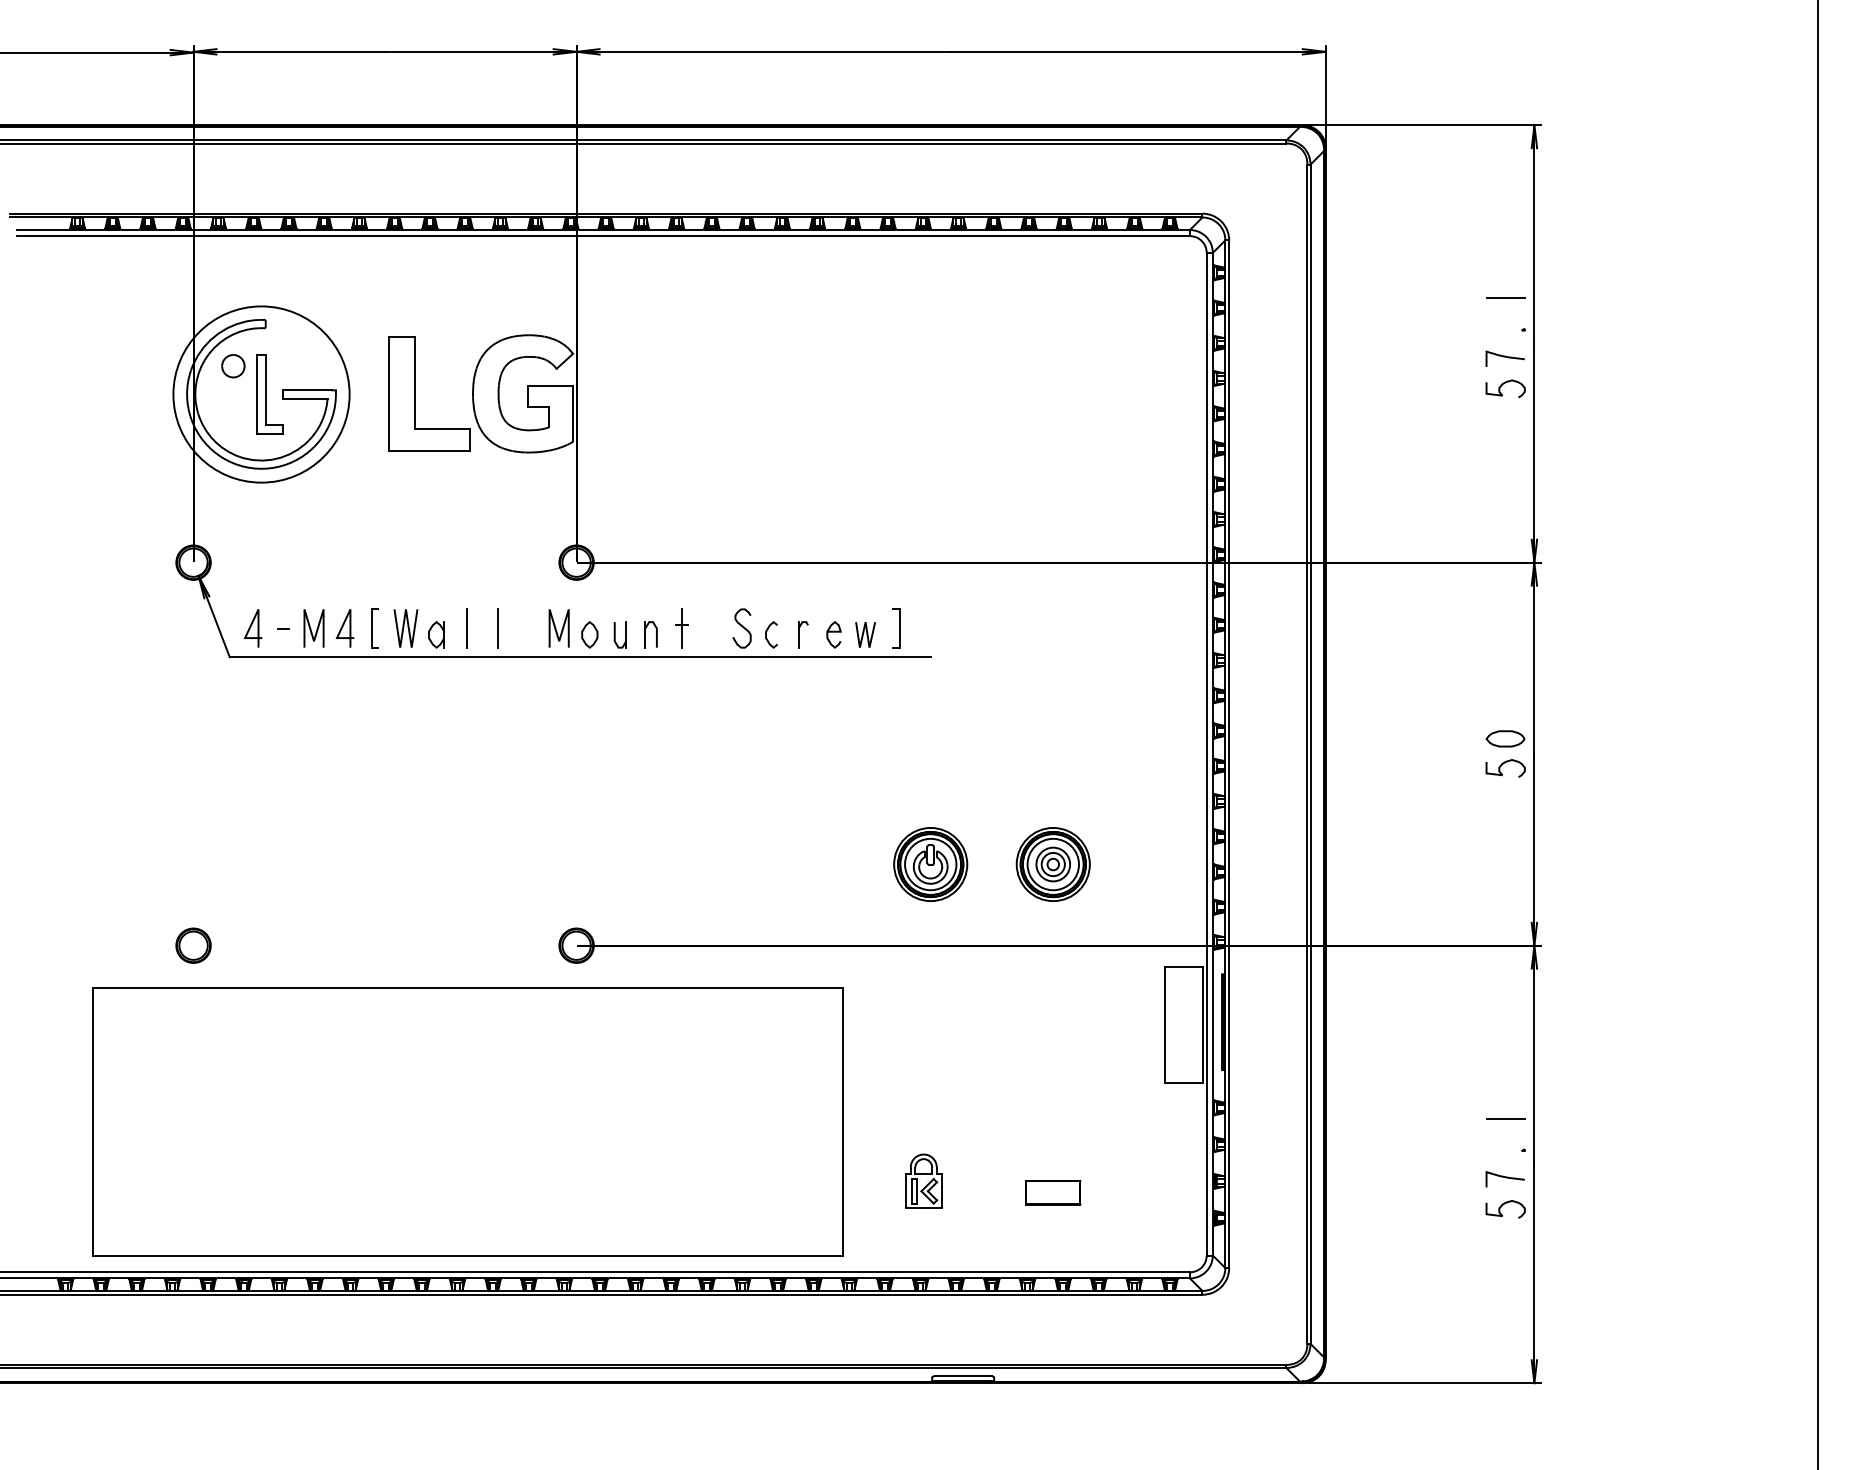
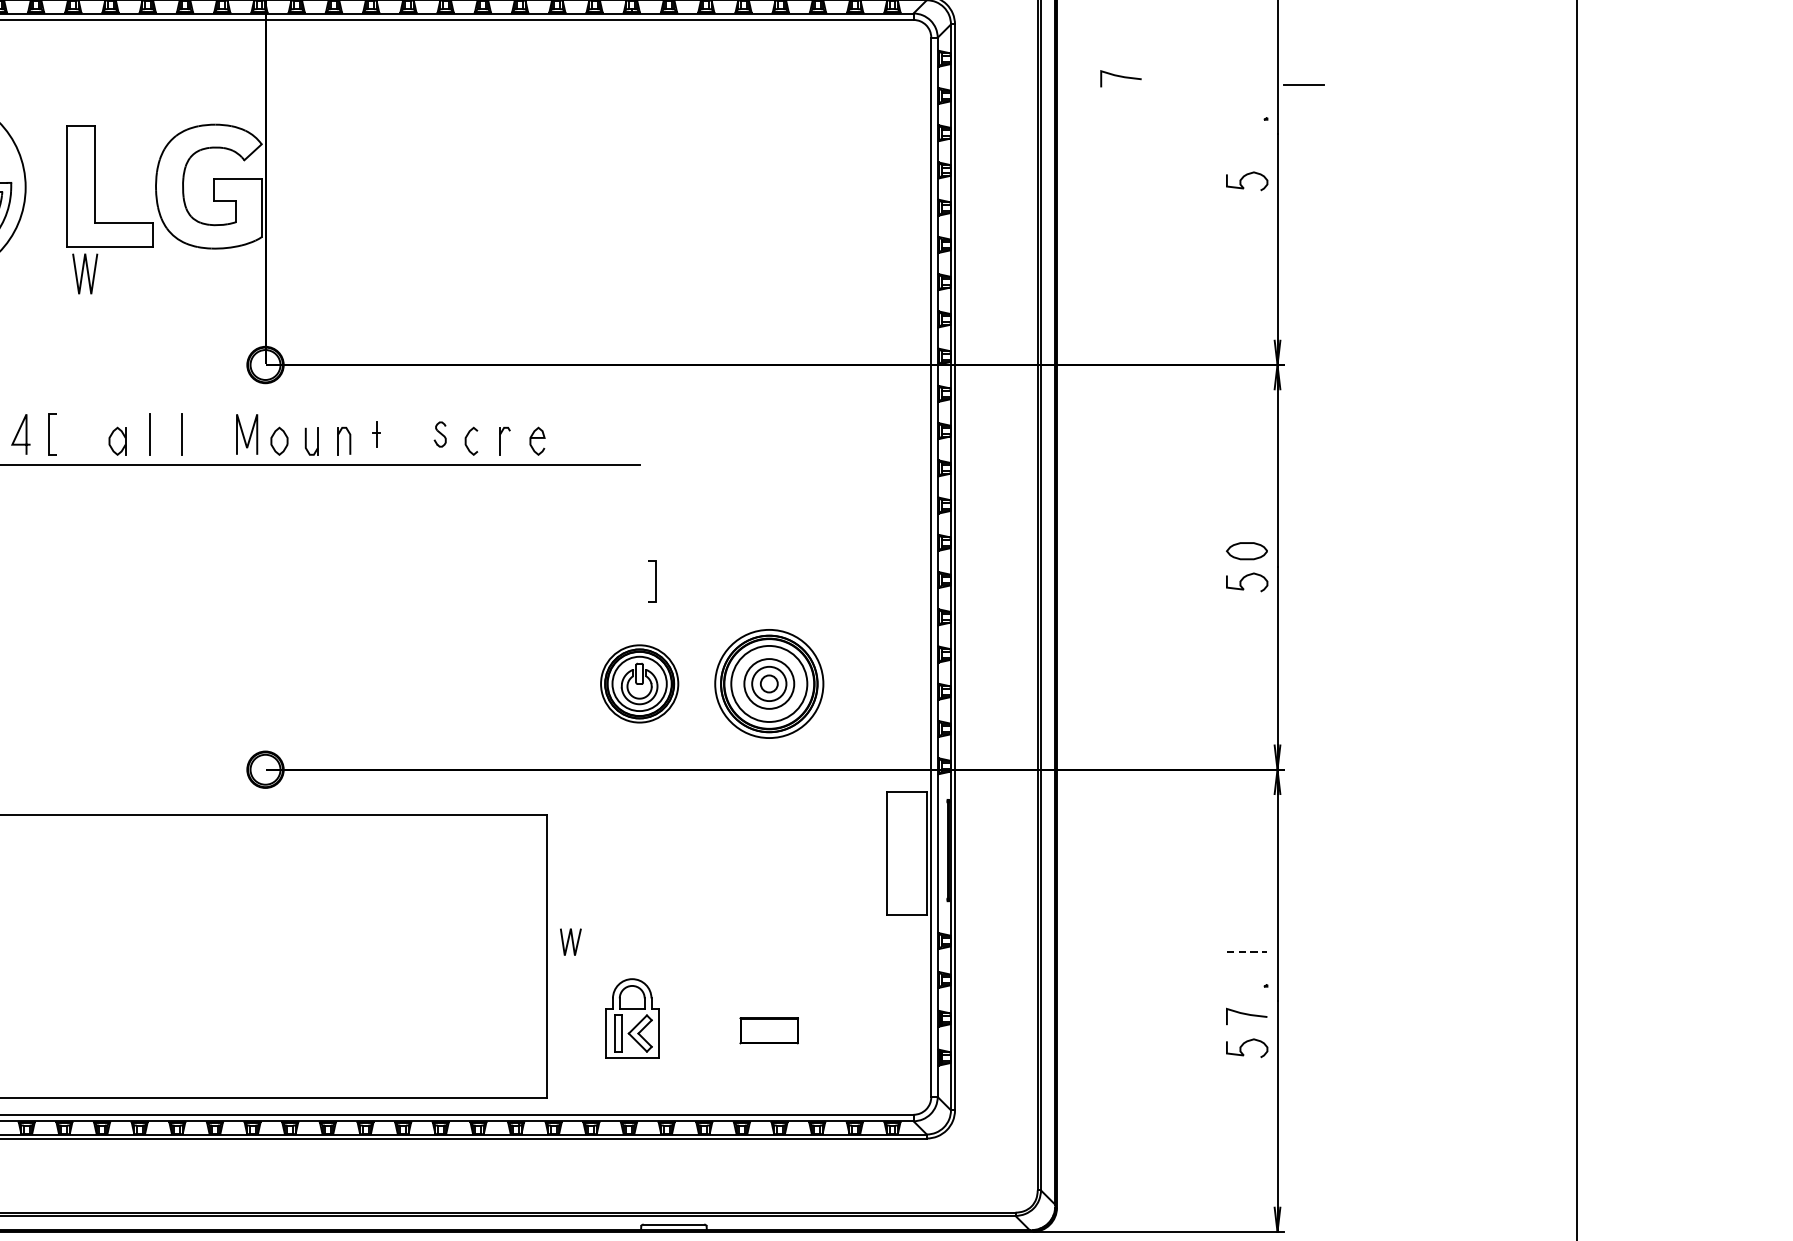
line: (1505, 297) -> (1304, 84), moved
curve: (1504, 357) -> (1120, 77), moved
line: (404, 627) -> (83, 272), moved
part: (681, 628) -> (376, 434), size x0.6
part: (741, 628) -> (439, 434), size x0.6
line: (899, 628) -> (655, 581), moved
line: (866, 634) -> (571, 941), moved
part: (1052, 864) -> (768, 683), size x1.4
line: (1506, 1118) -> (1248, 952), solid -> dashed
part: (923, 1180) -> (632, 1017), size x1.4

